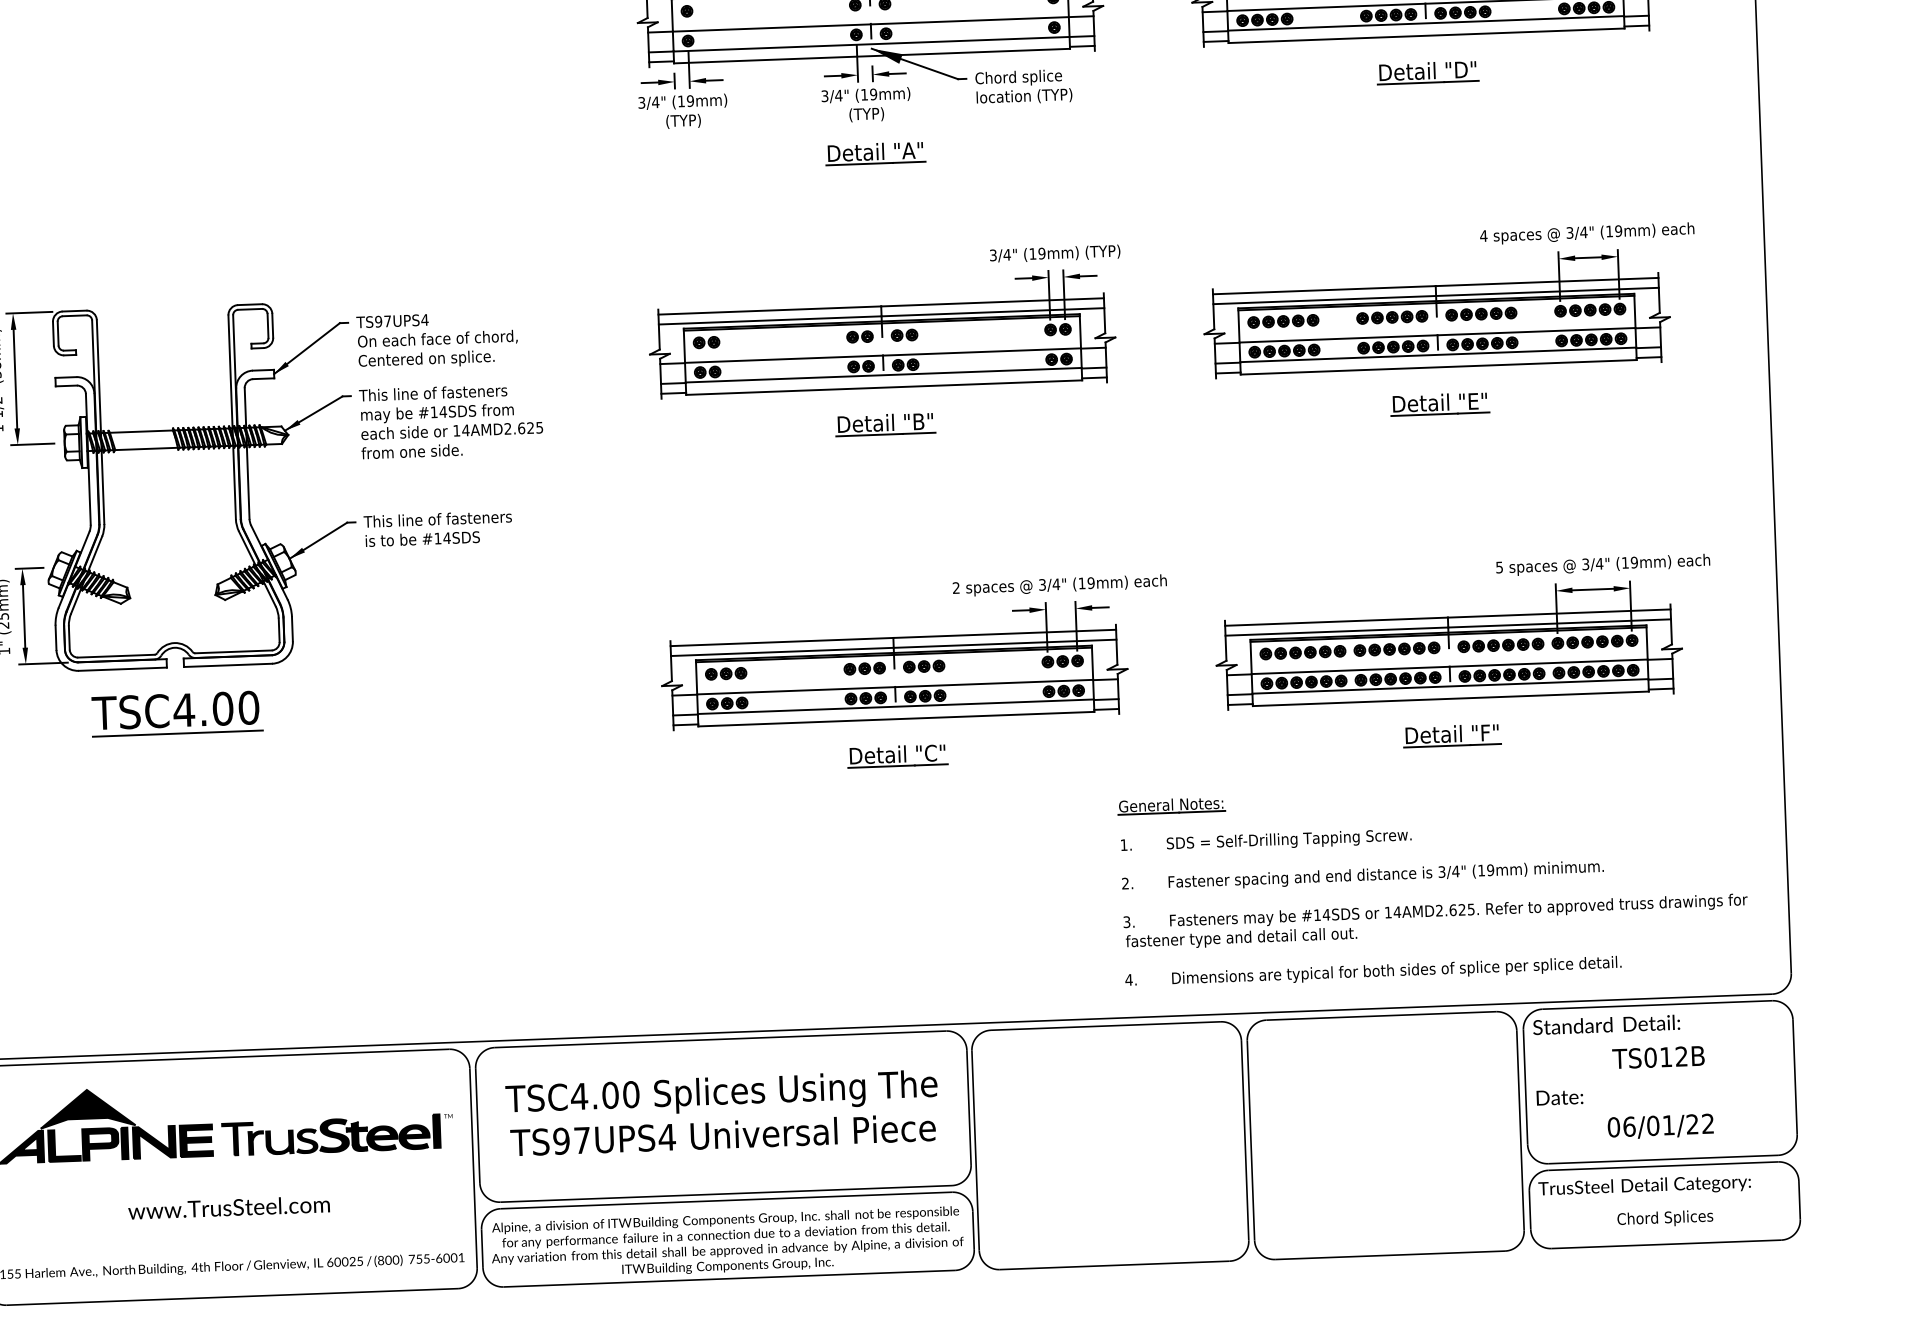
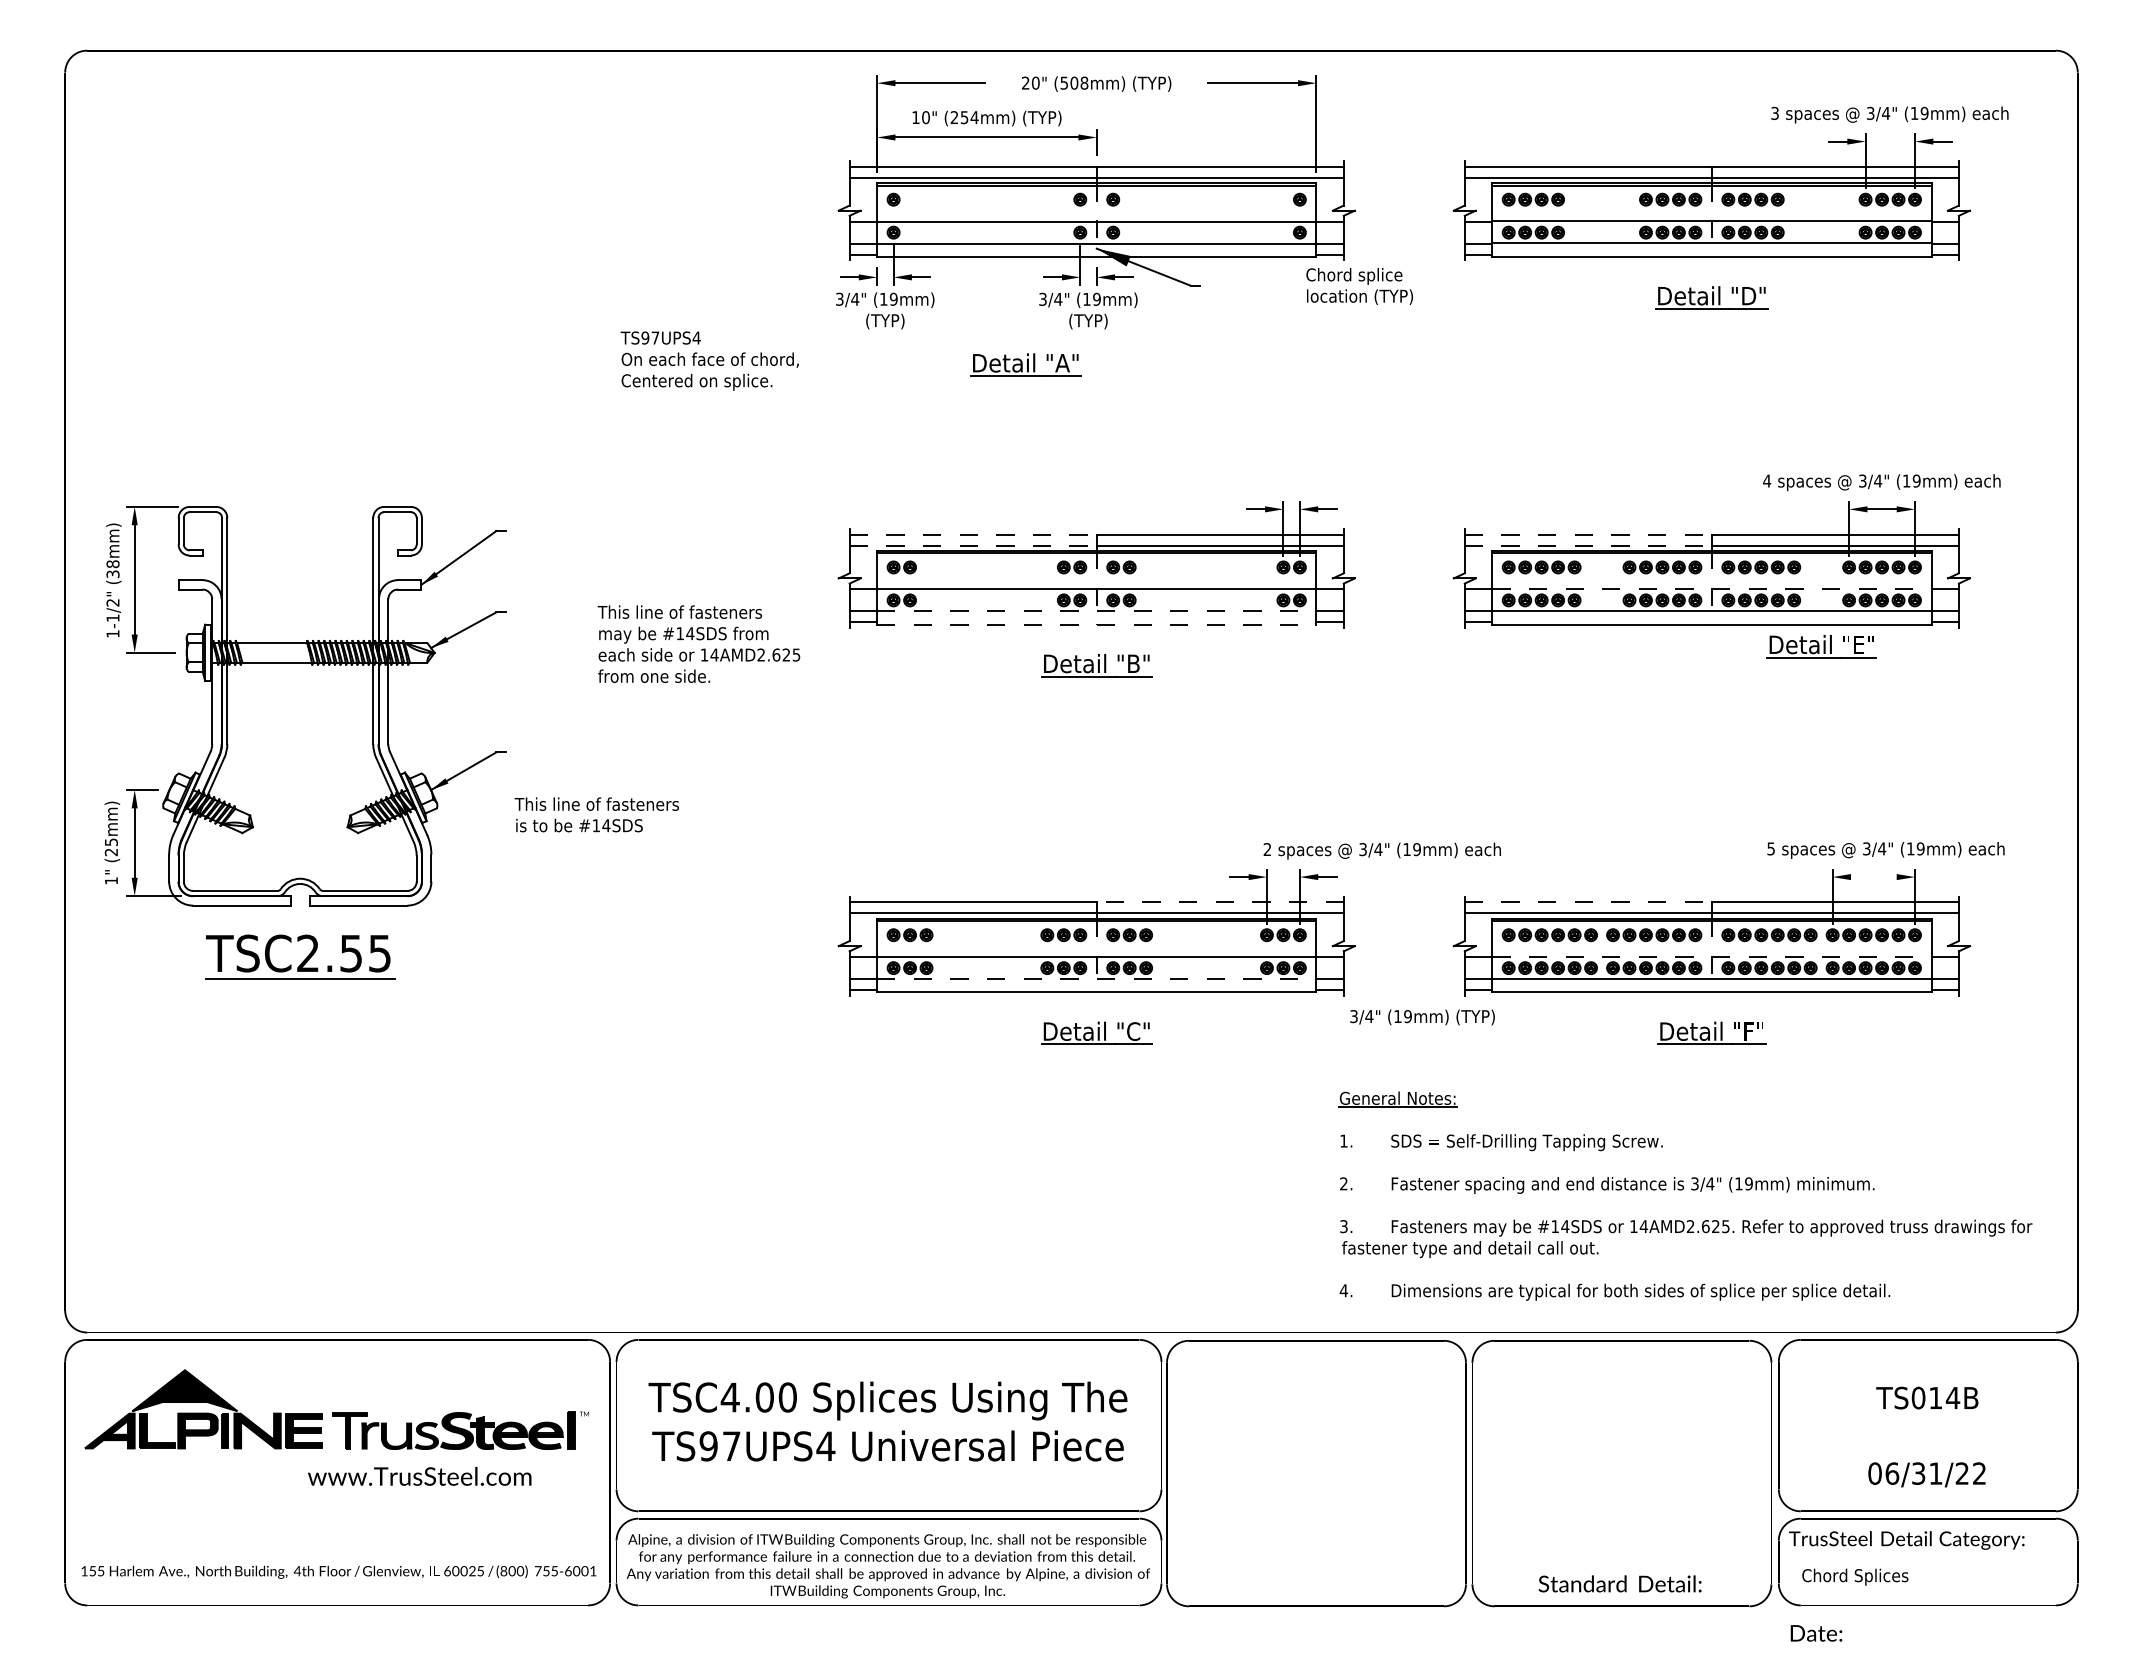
text: (1023, 87) -> (1359, 286), moved
part: (875, 153) -> (1025, 364), moved
text: (1055, 254) -> (1422, 1017), moved
line: (1324, 290) -> (1588, 534), solid -> dashed
line: (1324, 300) -> (1588, 545), solid -> dashed
line: (770, 310) -> (973, 534), solid -> dashed
line: (770, 320) -> (973, 545), solid -> dashed
line: (1437, 335) -> (1711, 589), solid -> dashed
text: (437, 339) -> (709, 360), moved
line: (883, 374) -> (1096, 610), solid -> dashed
line: (883, 387) -> (1096, 624), solid -> dashed
part: (1439, 404) -> (1821, 646), moved
text: (450, 420) -> (698, 643), moved
text: (437, 528) -> (596, 814), moved
text: (1059, 585) -> (1381, 850), moved
line: (1592, 589) -> (1873, 877), removed
line: (1336, 621) -> (1588, 902), solid -> dashed
line: (1004, 634) -> (1220, 902), solid -> dashed
line: (1449, 666) -> (1711, 956), solid -> dashed
line: (895, 706) -> (1096, 978), solid -> dashed
text: (216, 709) -> (343, 953), TSC4.00 -> TSC2.55
text: (1606, 1024) -> (1619, 1583), moved
text: (1681, 1056) -> (1952, 1397), TS012B -> TS014B
text: (1559, 1097) -> (1816, 1633), moved
text: (1653, 1125) -> (1918, 1473), 06/01/22 -> 06/31/22
text: (228, 1206) -> (419, 1475), moved
text: (1665, 1218) -> (1855, 1576), moved

